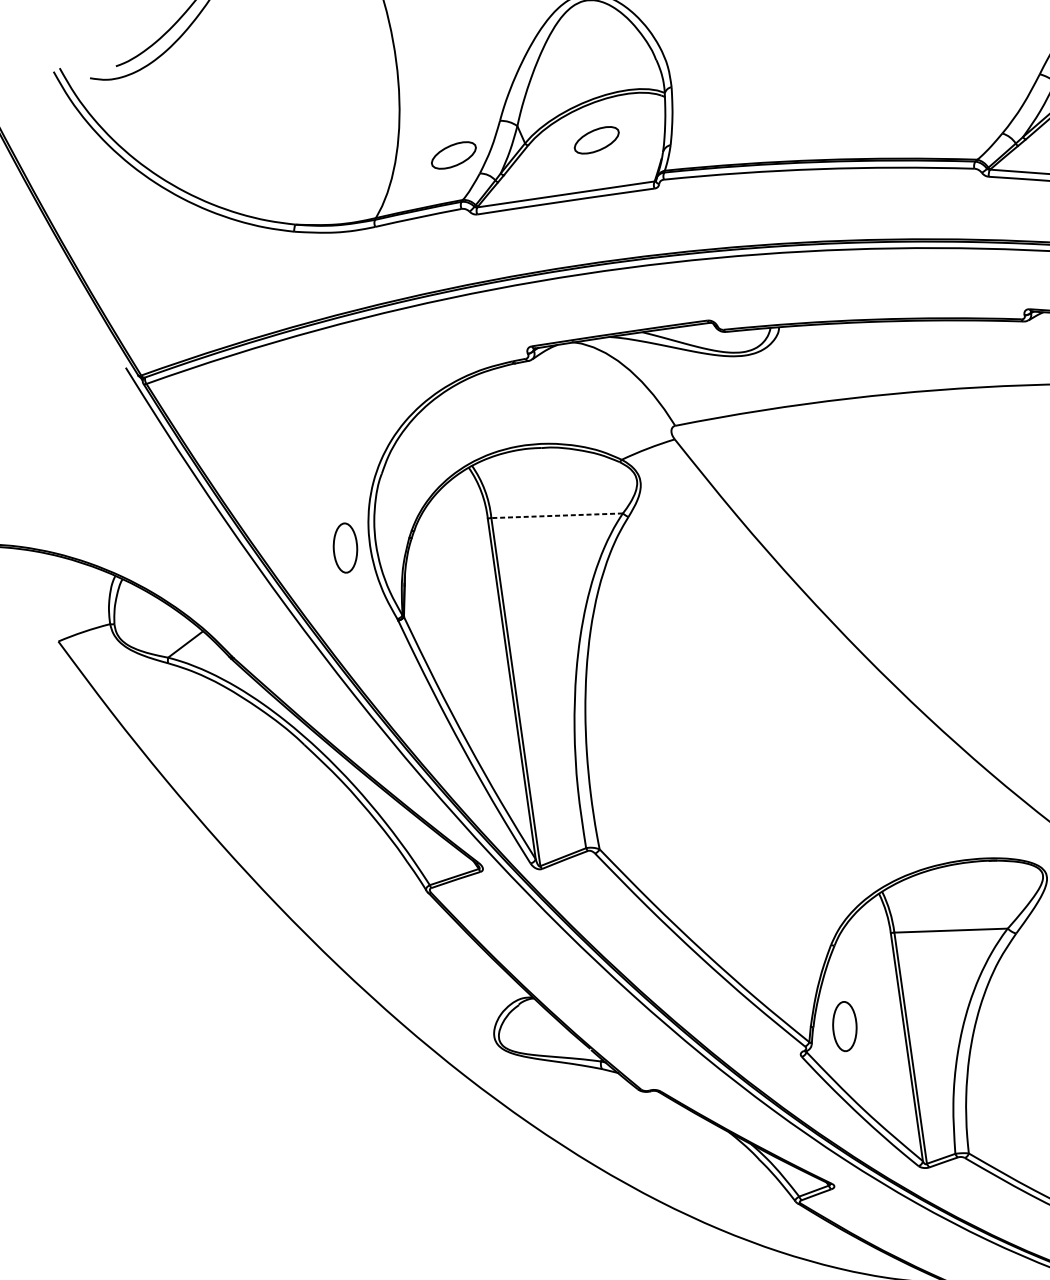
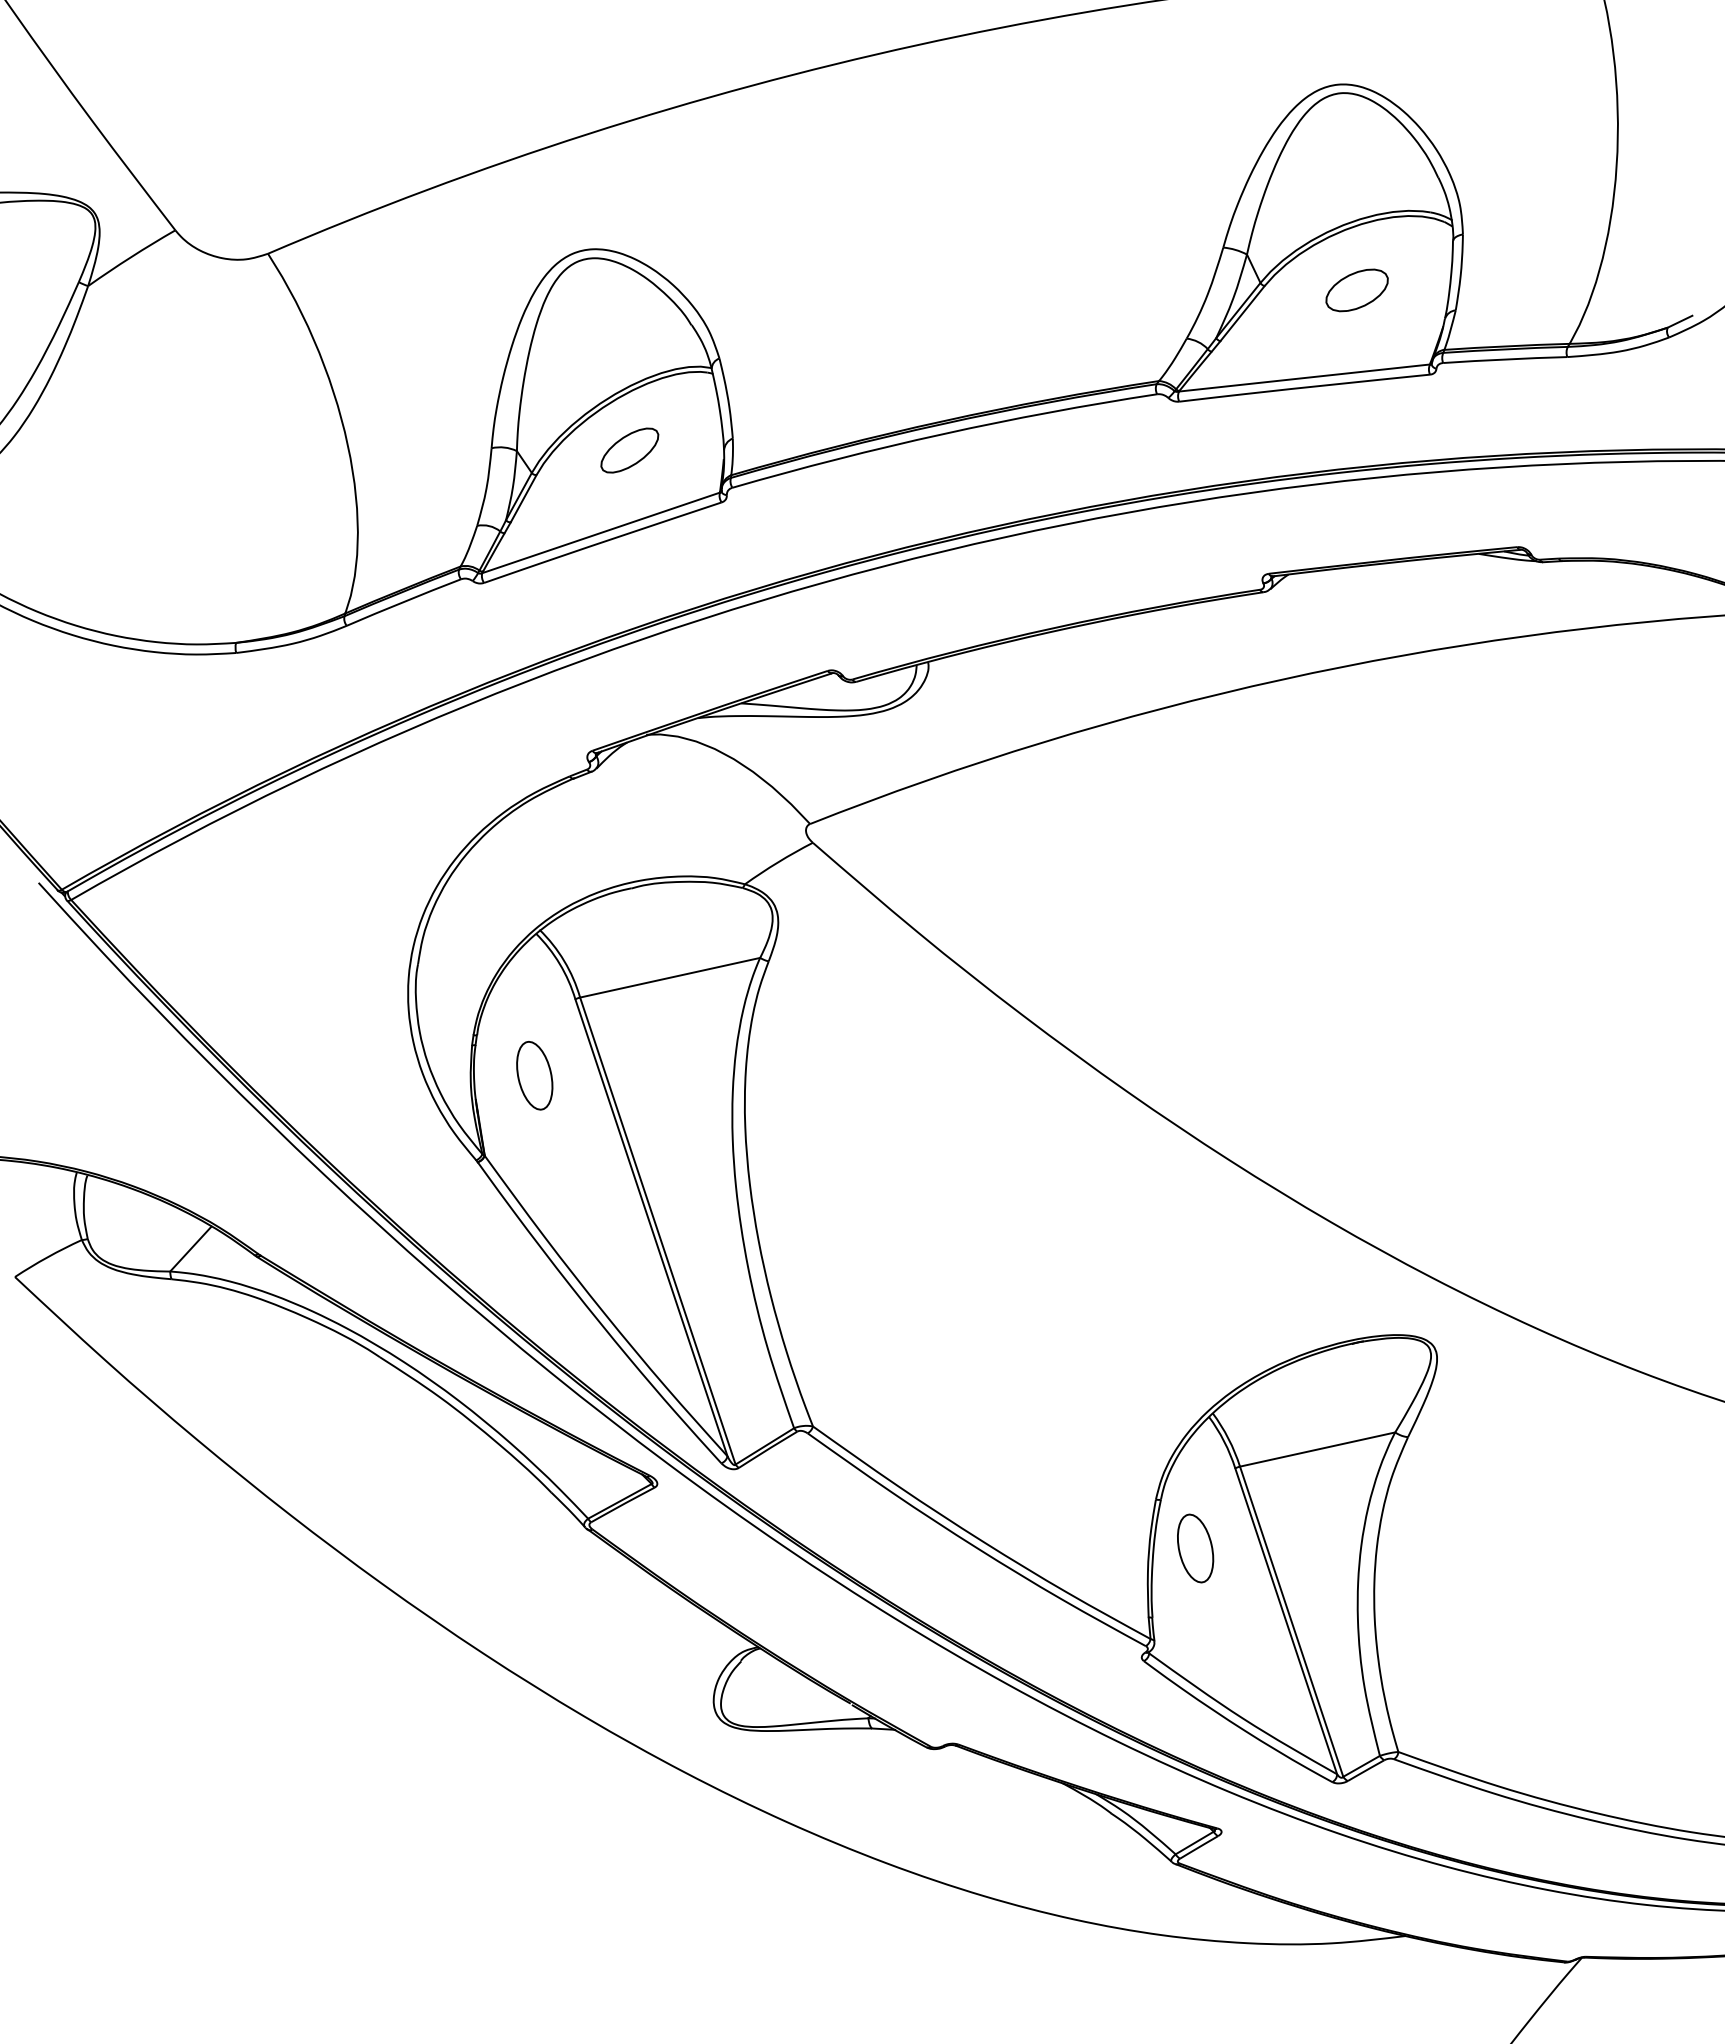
part: (453, 155) -> (436, 507), removed
line: (556, 515) -> (669, 977), dashed -> solid
part: (345, 547) -> (534, 1075), moved
part: (844, 1026) -> (1195, 1548), moved

